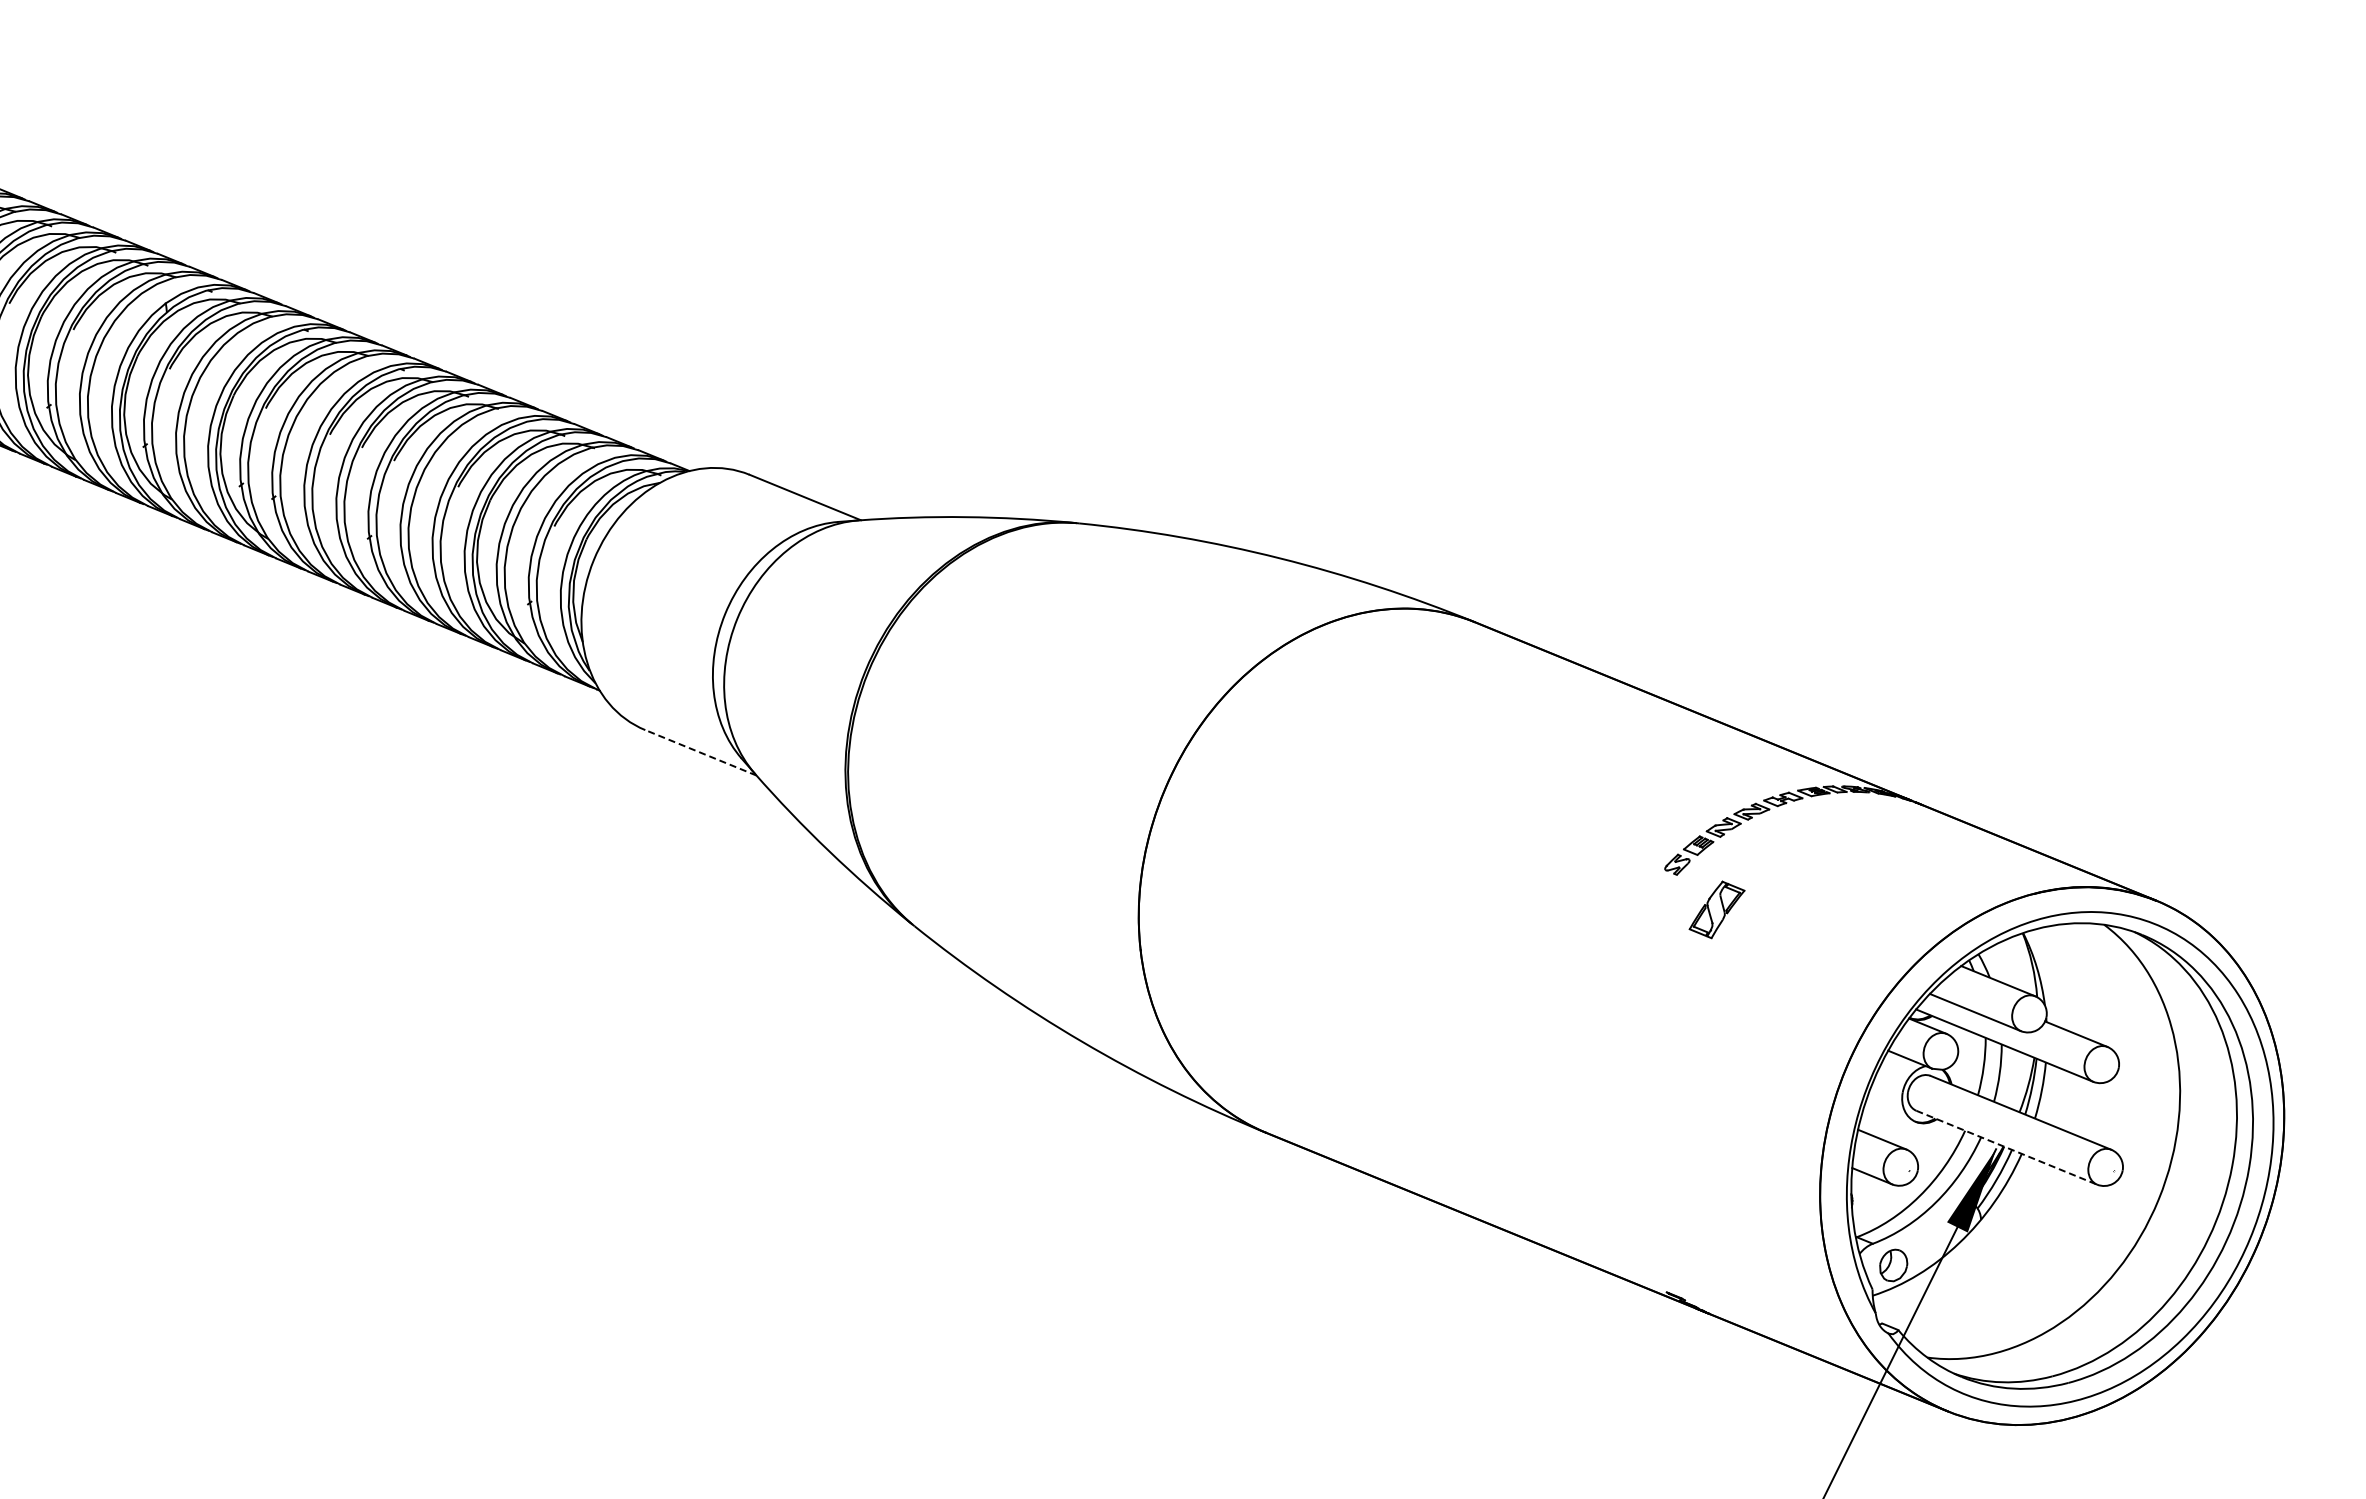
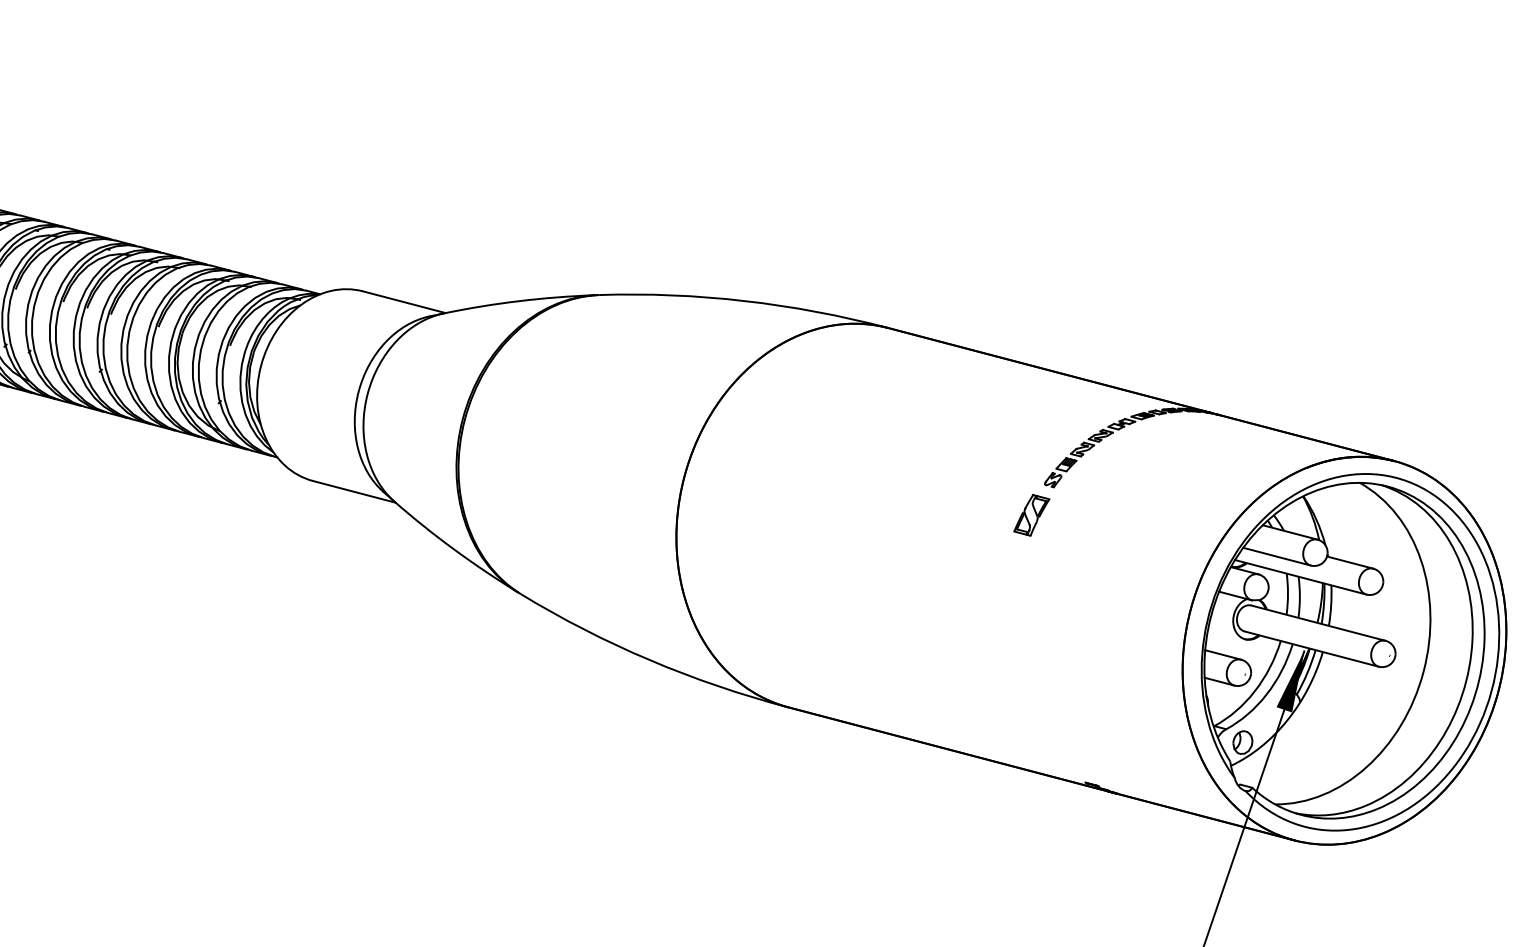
line: (700, 752) -> (354, 491), dashed -> solid
part: (1716, 909) -> (1031, 515), moved
line: (2006, 1147) -> (1311, 648), dashed -> solid

